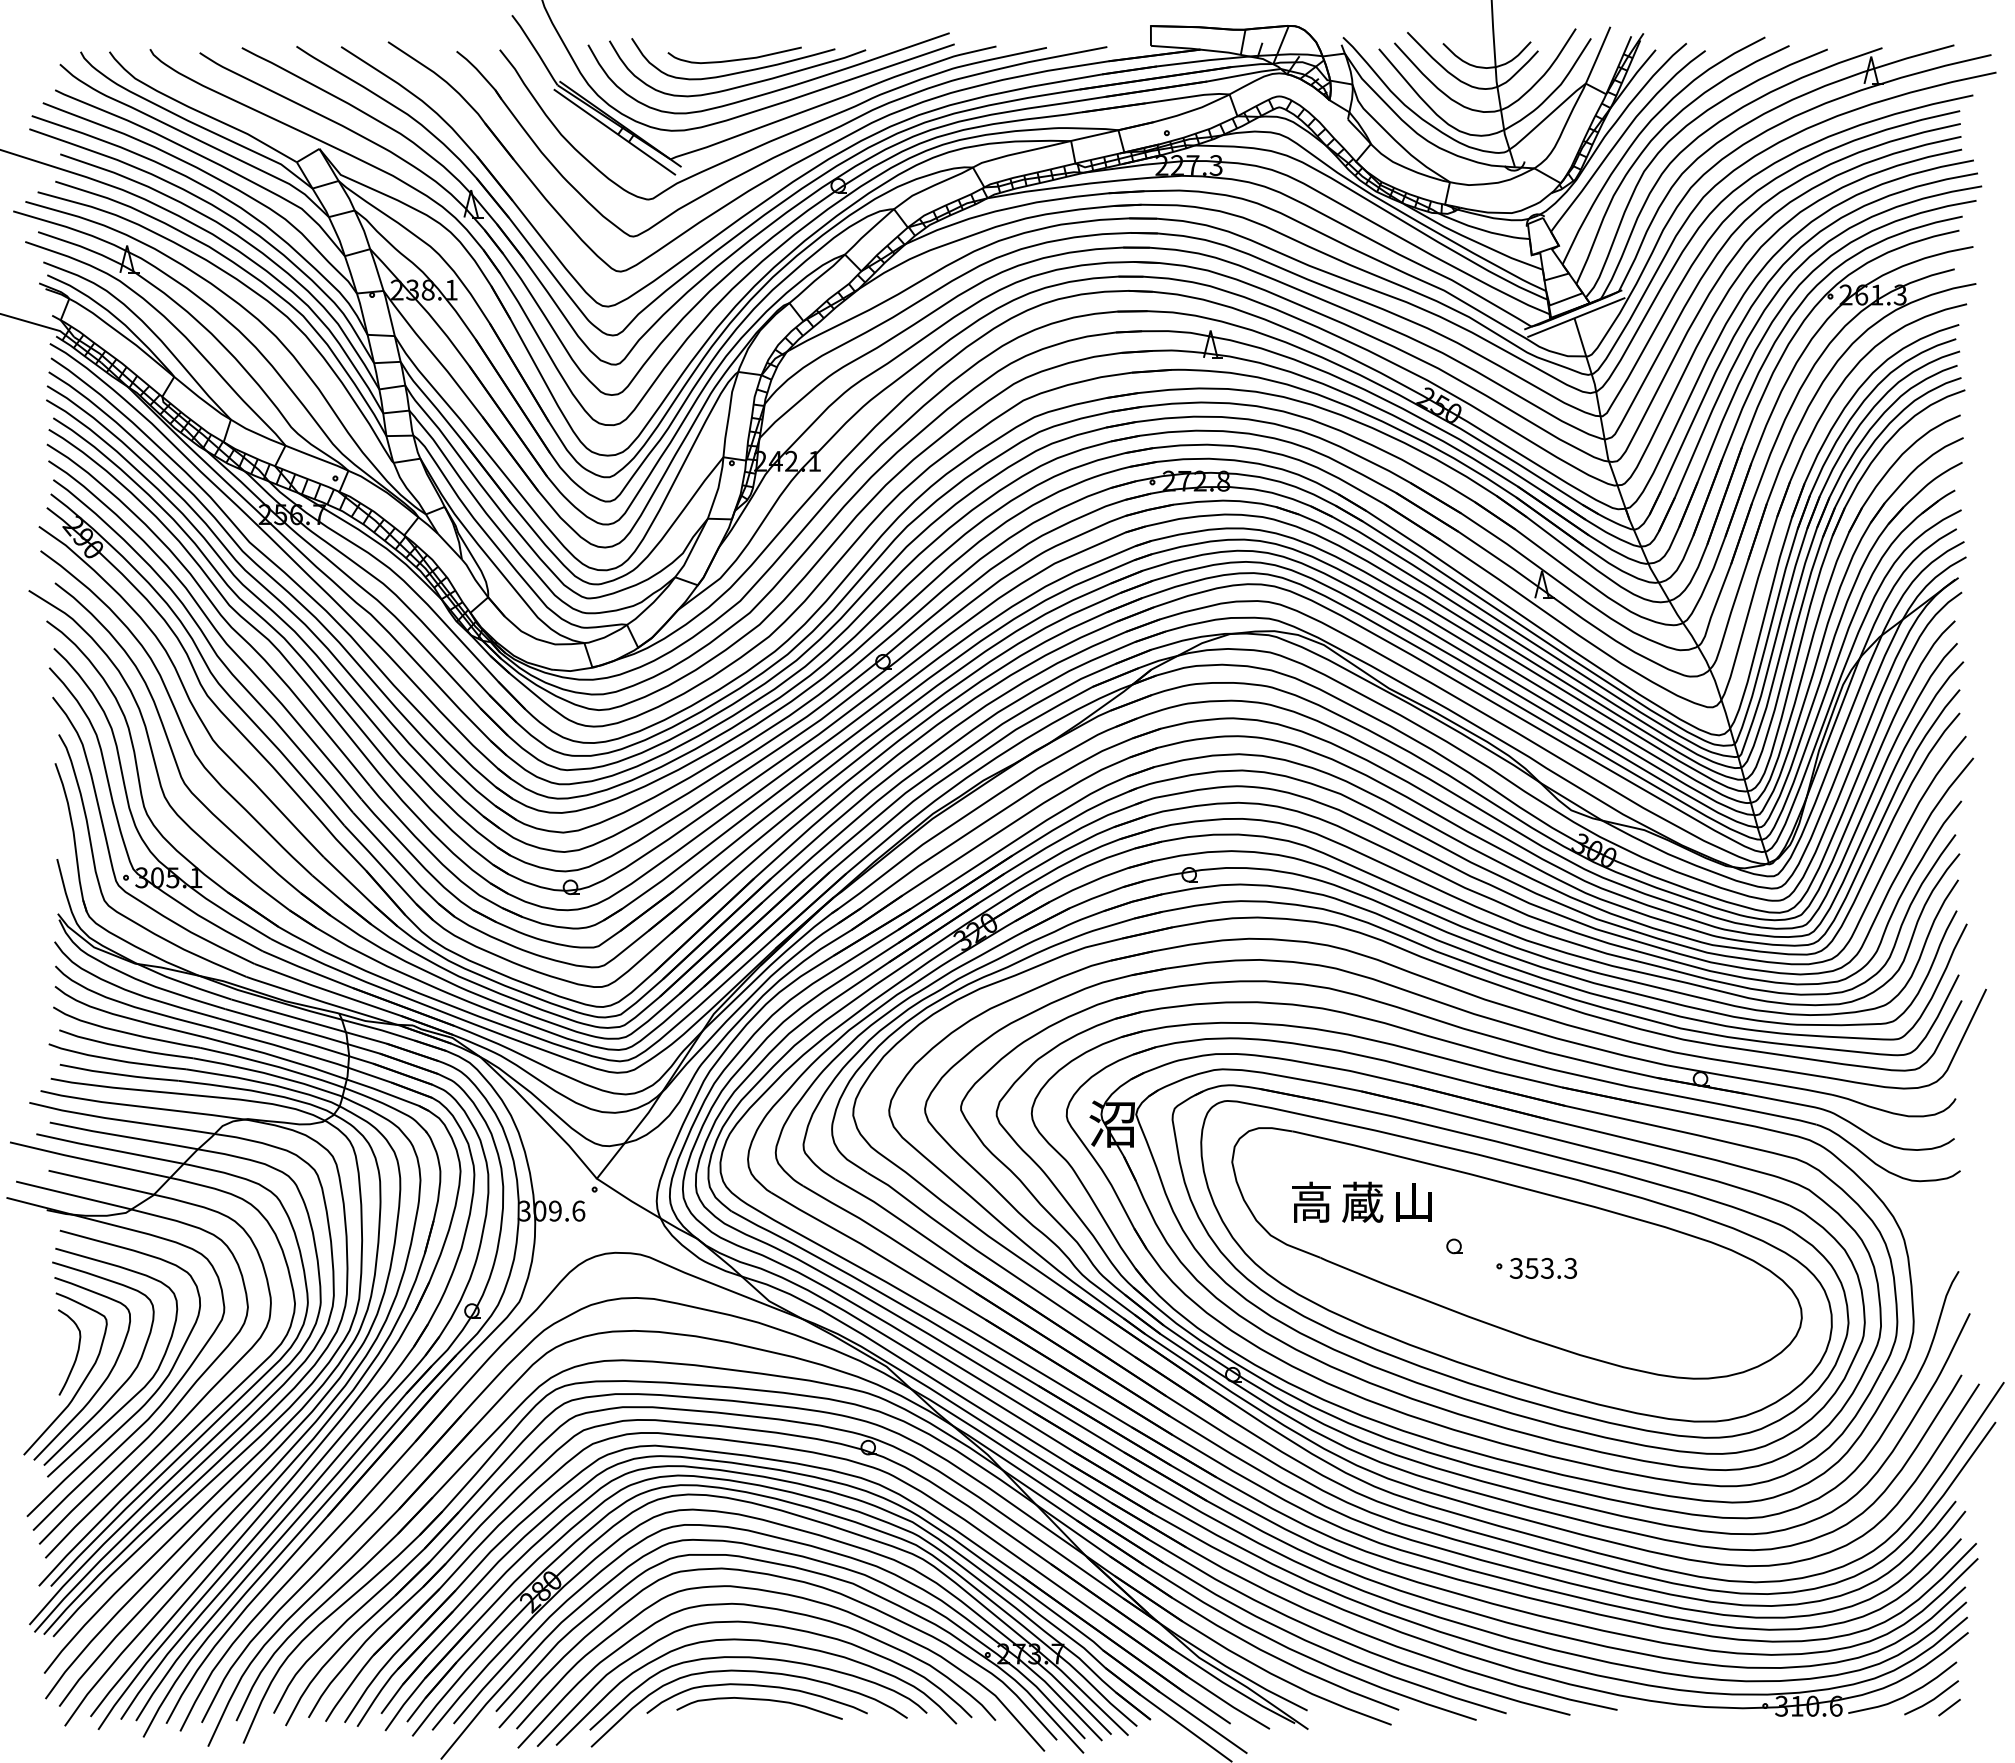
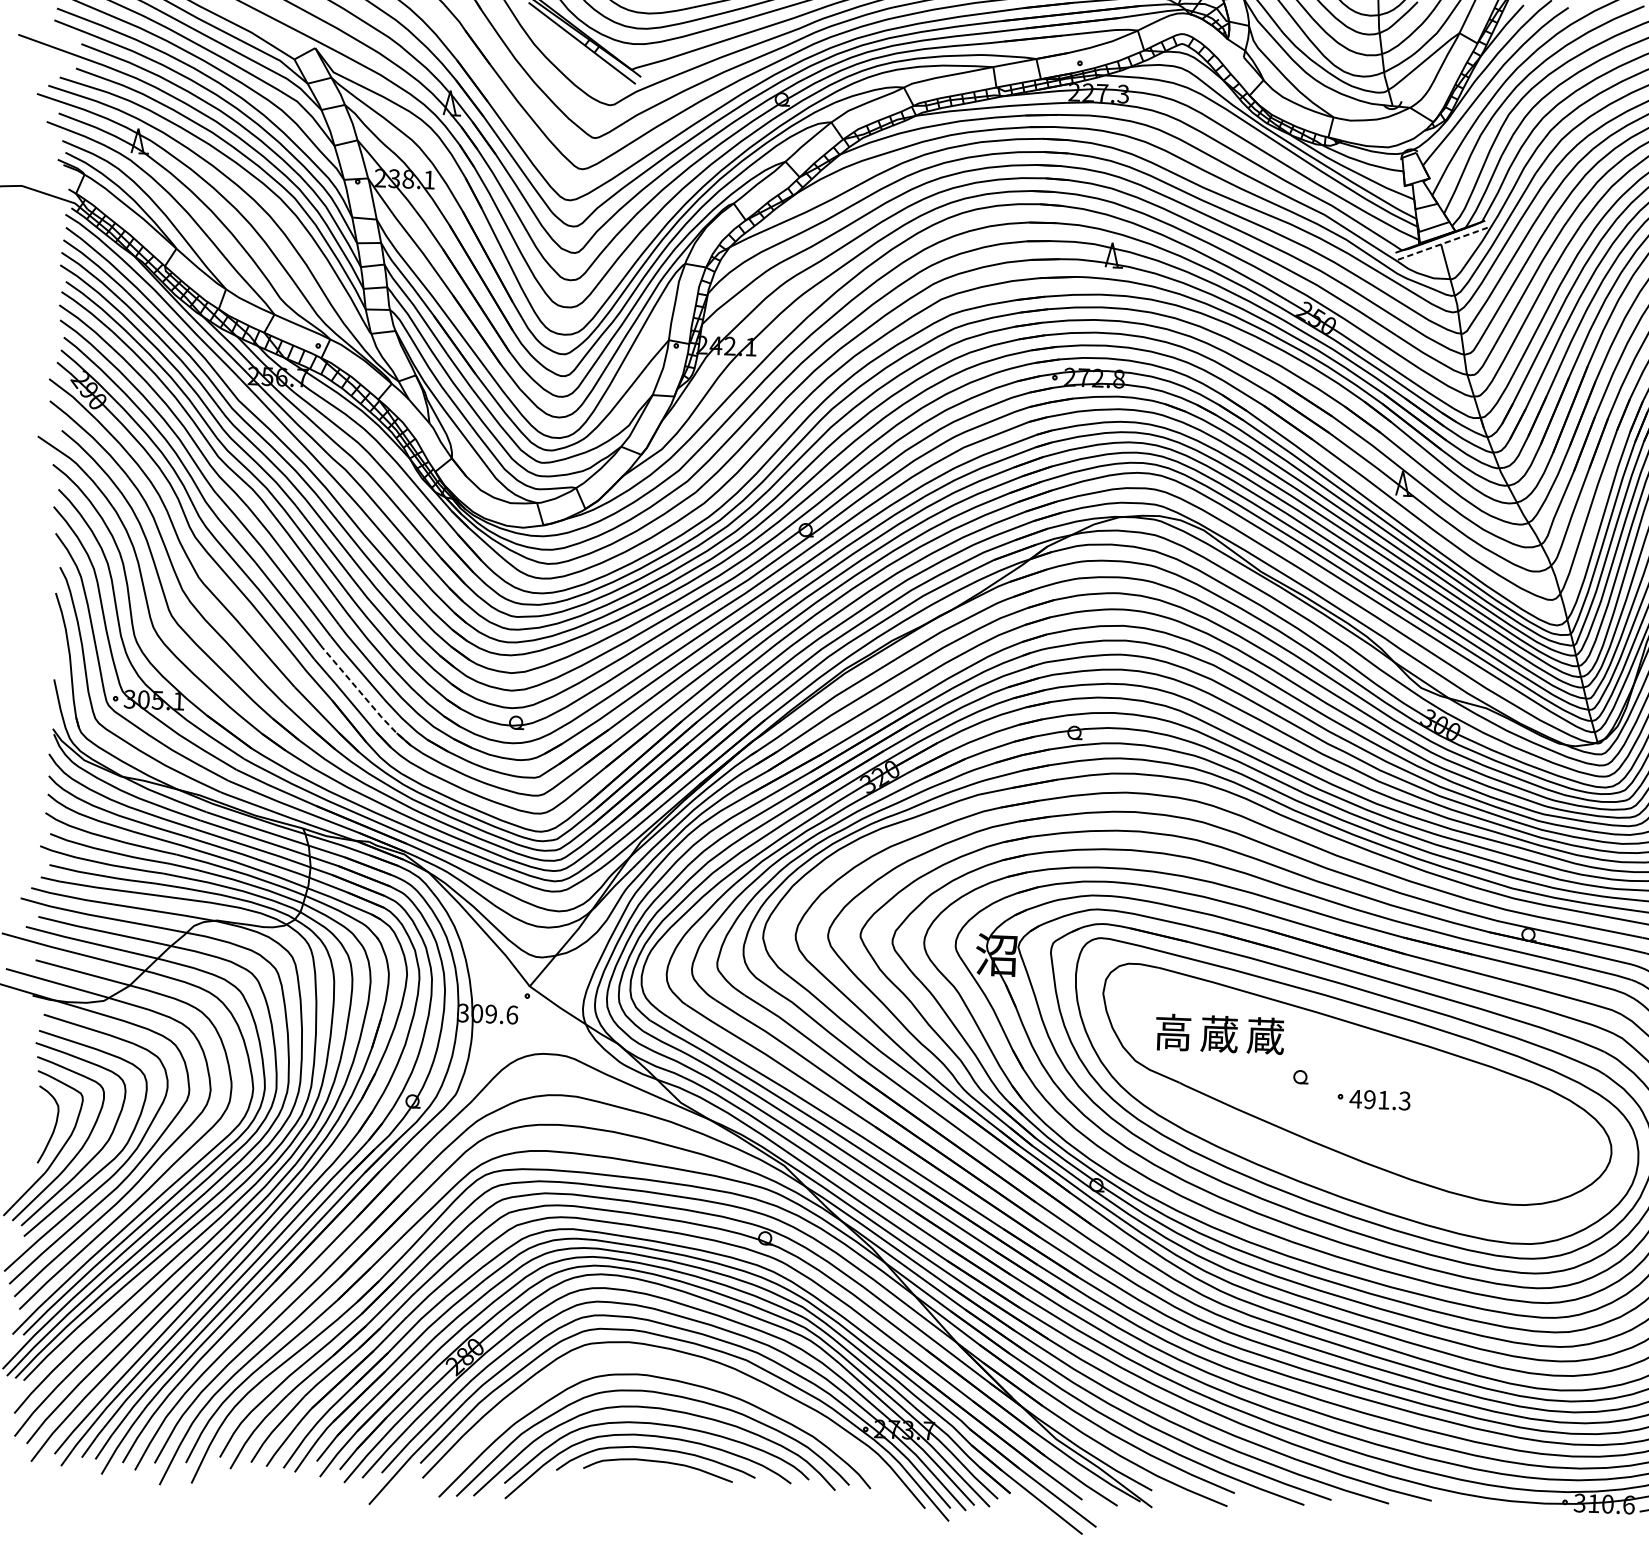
line: (1575, 317) -> (1442, 243), solid -> dashed
line: (402, 866) -> (365, 698), solid -> dashed
text: (1413, 1201) -> (1265, 1035), 山 -> 蔵
text: (1531, 1267) -> (1369, 1098), 353.3 -> 491.3
curve: (799, 1598) -> (697, 1371), removed

